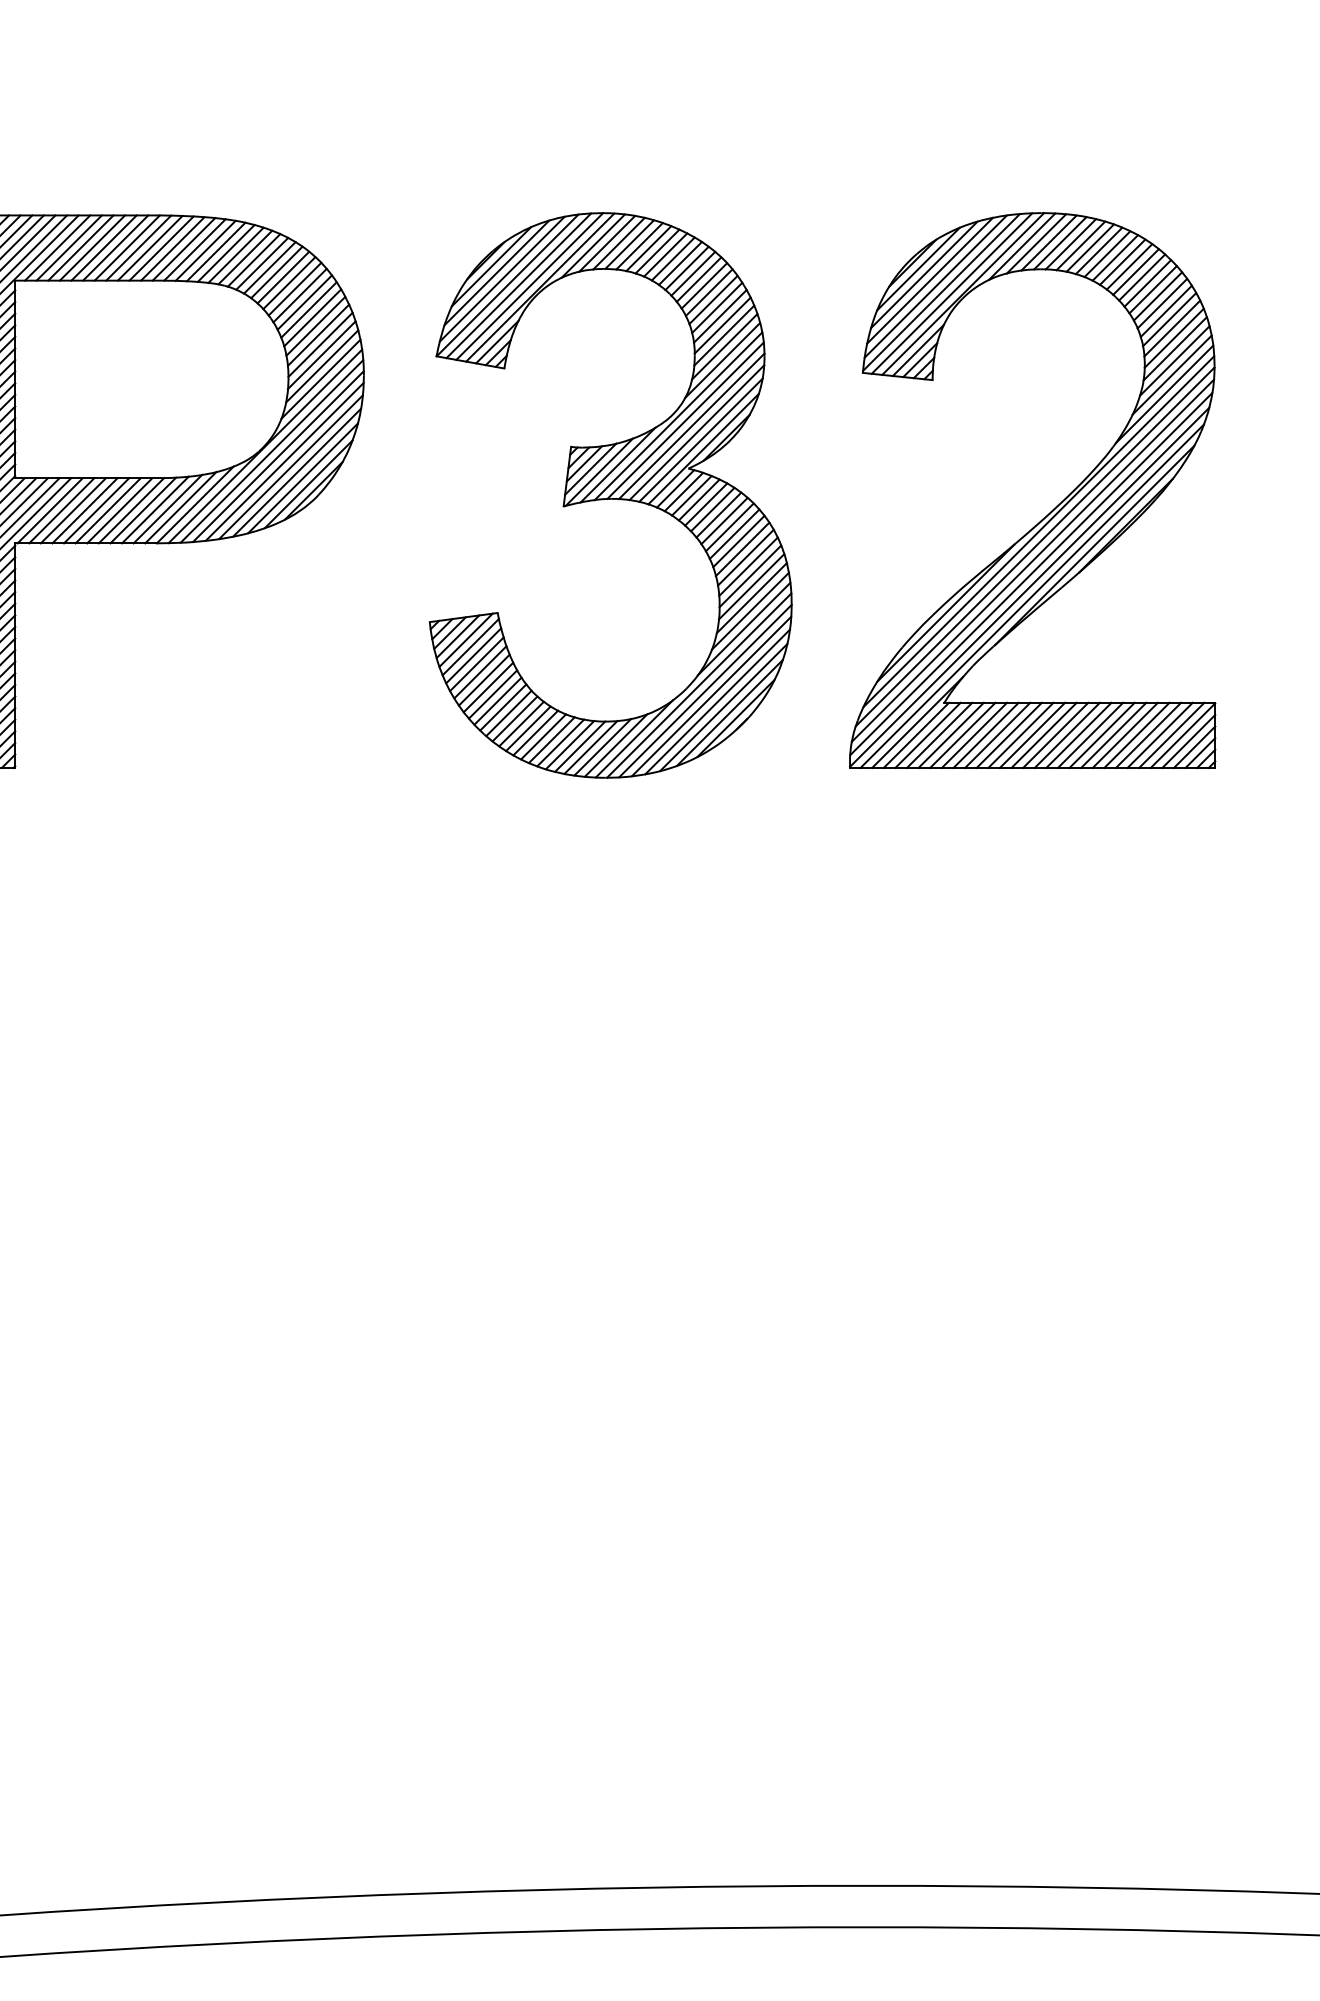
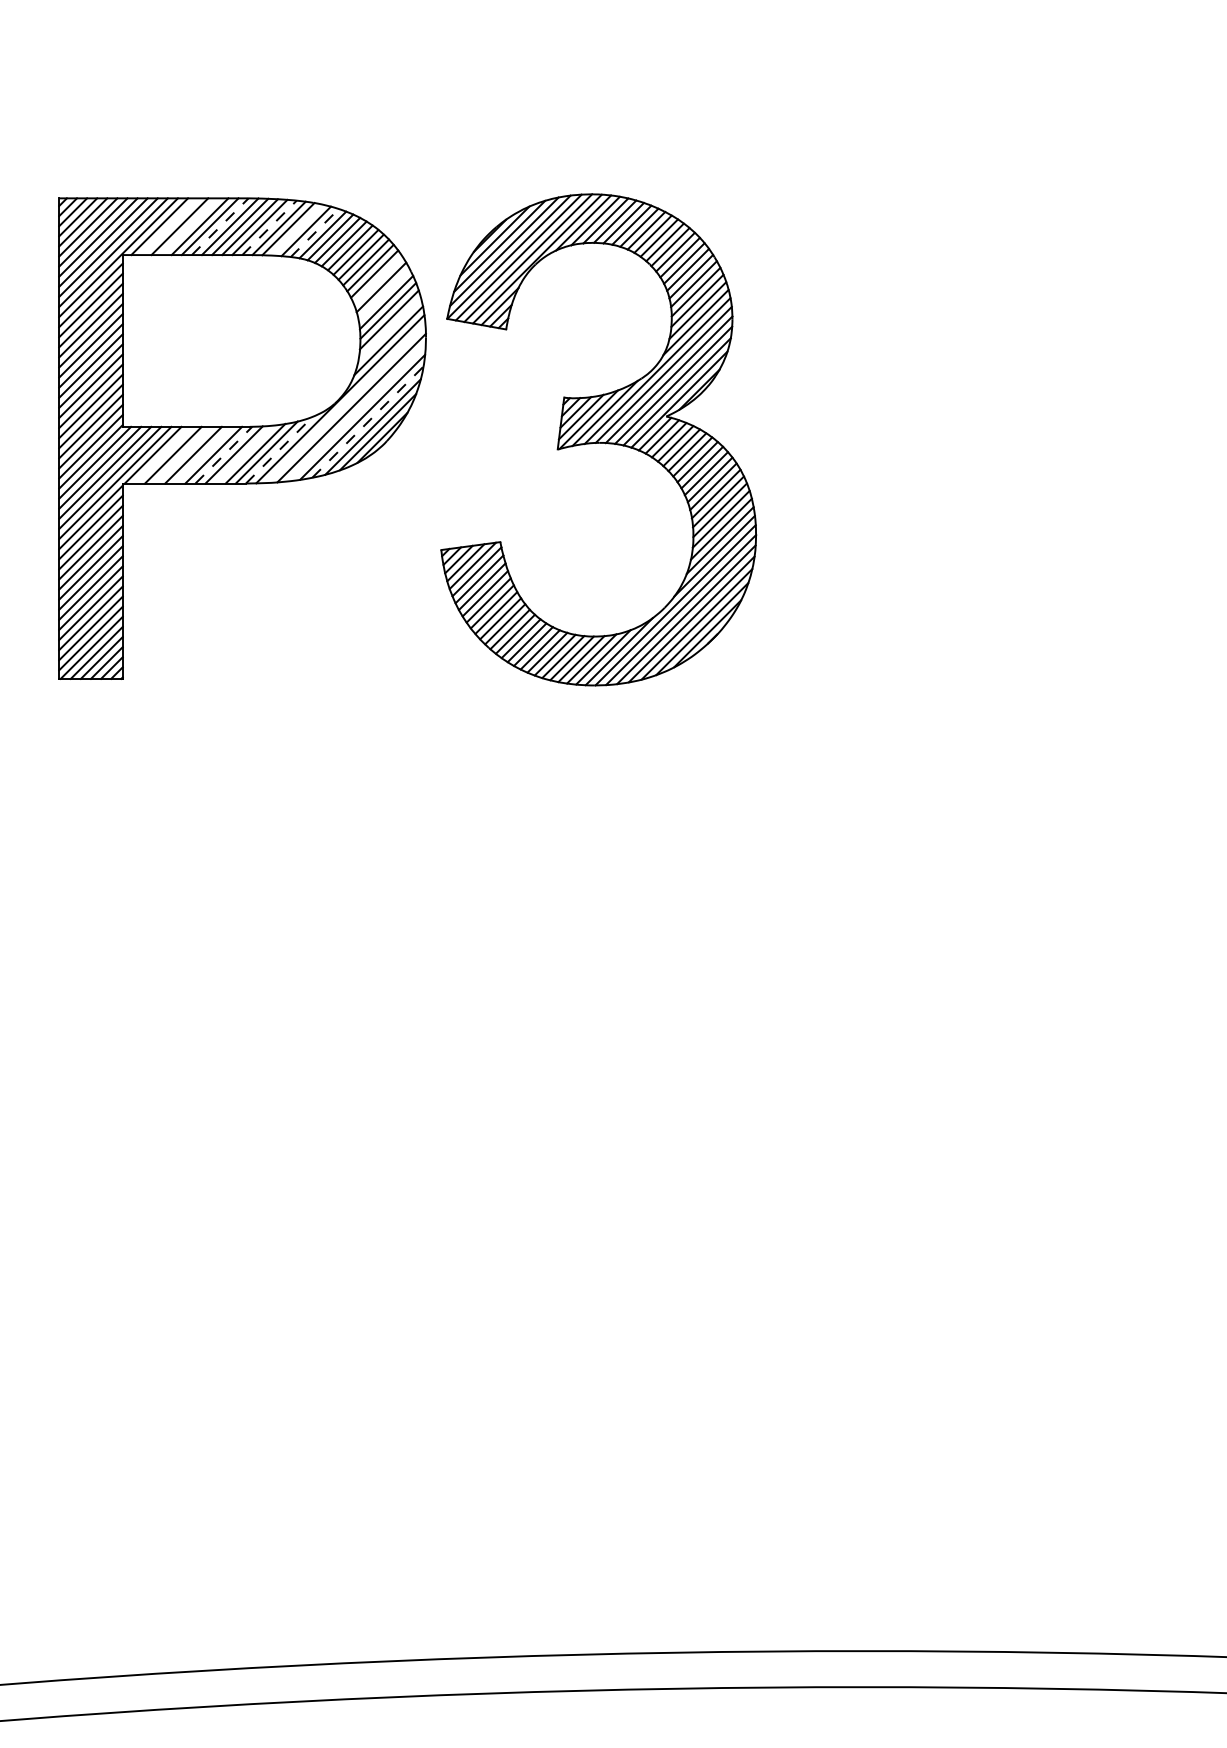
line: (68, 247) -> (169, 226), removed
line: (91, 247) -> (189, 226), removed
line: (127, 247) -> (220, 226), solid -> dashed
line: (183, 248) -> (269, 227), solid -> dashed
line: (216, 251) -> (297, 229), removed
line: (235, 255) -> (314, 233), solid -> dashed
line: (309, 309) -> (378, 280), removed
line: (315, 325) -> (383, 294), removed
line: (321, 366) -> (389, 329), removed
line: (271, 451) -> (345, 403), removed
line: (283, 461) -> (356, 412), removed
line: (296, 473) -> (367, 422), solid -> dashed
part: (610, 495) -> (598, 439), moved
line: (195, 504) -> (279, 449), solid -> dashed
line: (60, 509) -> (162, 454), removed
line: (85, 509) -> (183, 454), removed
line: (108, 509) -> (203, 454), removed
line: (132, 509) -> (224, 454), solid -> dashed
line: (155, 509) -> (244, 454), removed
part: (1052, 509) -> (1024, 454), removed

